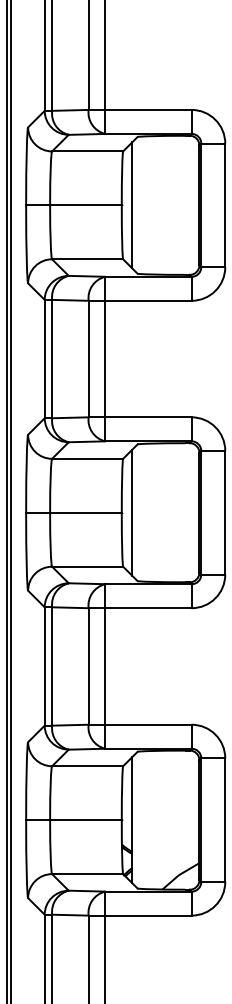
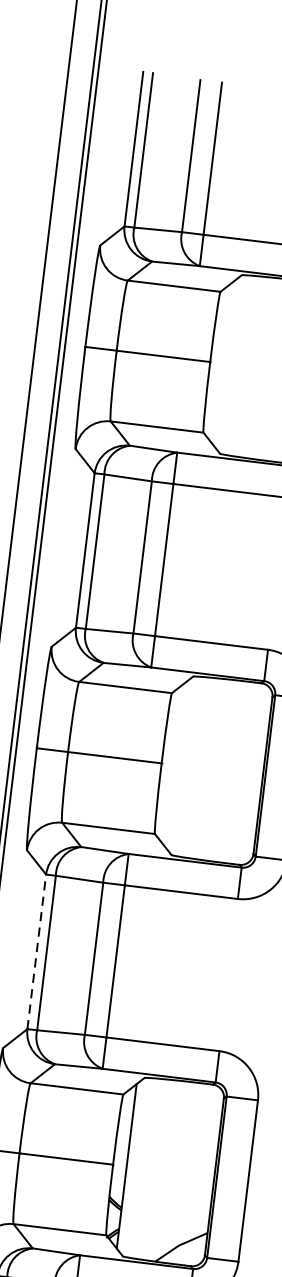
line: (132, 205) -> (224, 363), removed
line: (132, 512) -> (175, 764), removed
line: (44, 665) -> (36, 950), solid -> dashed

